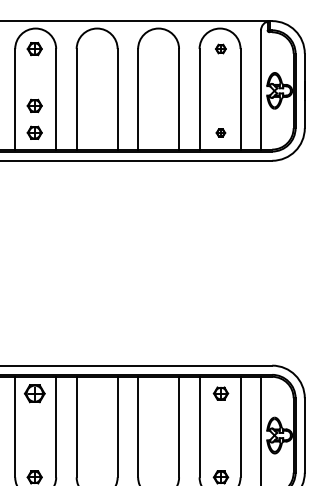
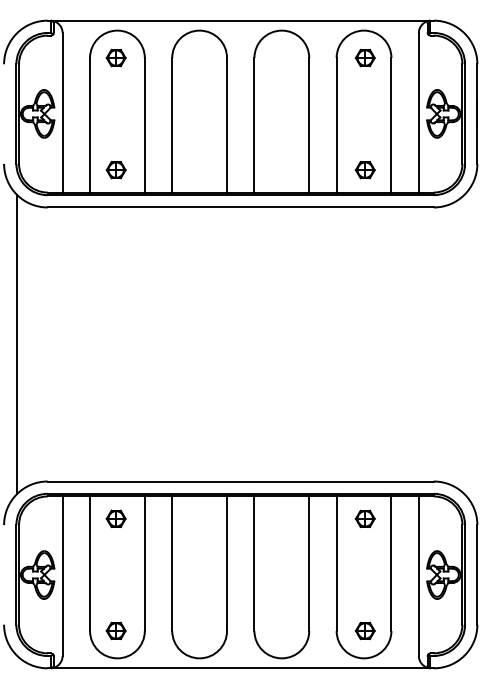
part: (220, 48) -> (364, 57), size x1.43
part: (34, 106) -> (115, 134), removed
part: (220, 133) -> (364, 170), size x1.67
part: (34, 393) -> (115, 518), size x0.71

